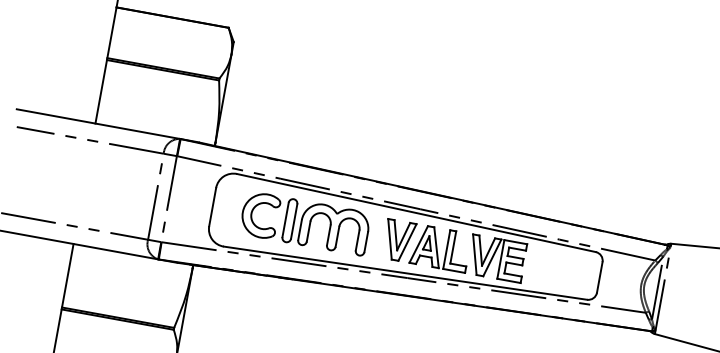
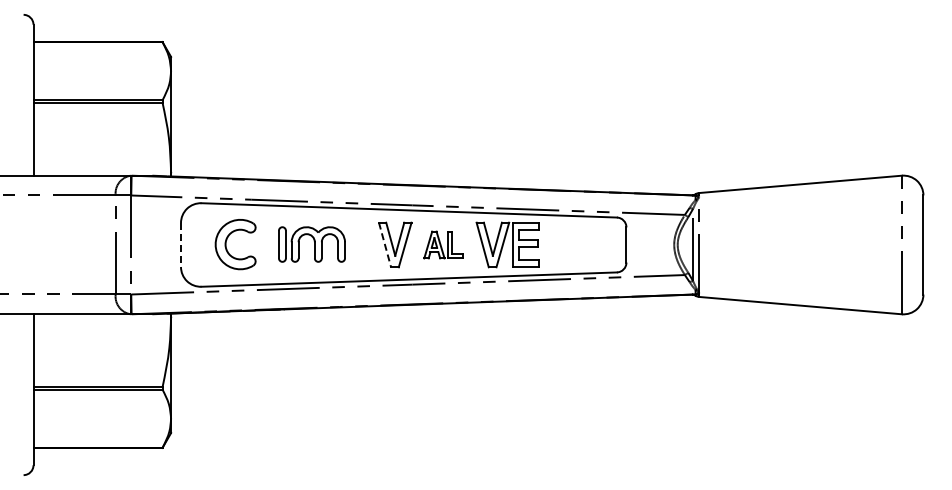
line: (213, 207) -> (181, 245), solid -> dashed
part: (326, 227) -> (311, 244), size x0.7
line: (390, 239) -> (385, 245), solid -> dashed
part: (440, 248) -> (443, 244), size x0.6

